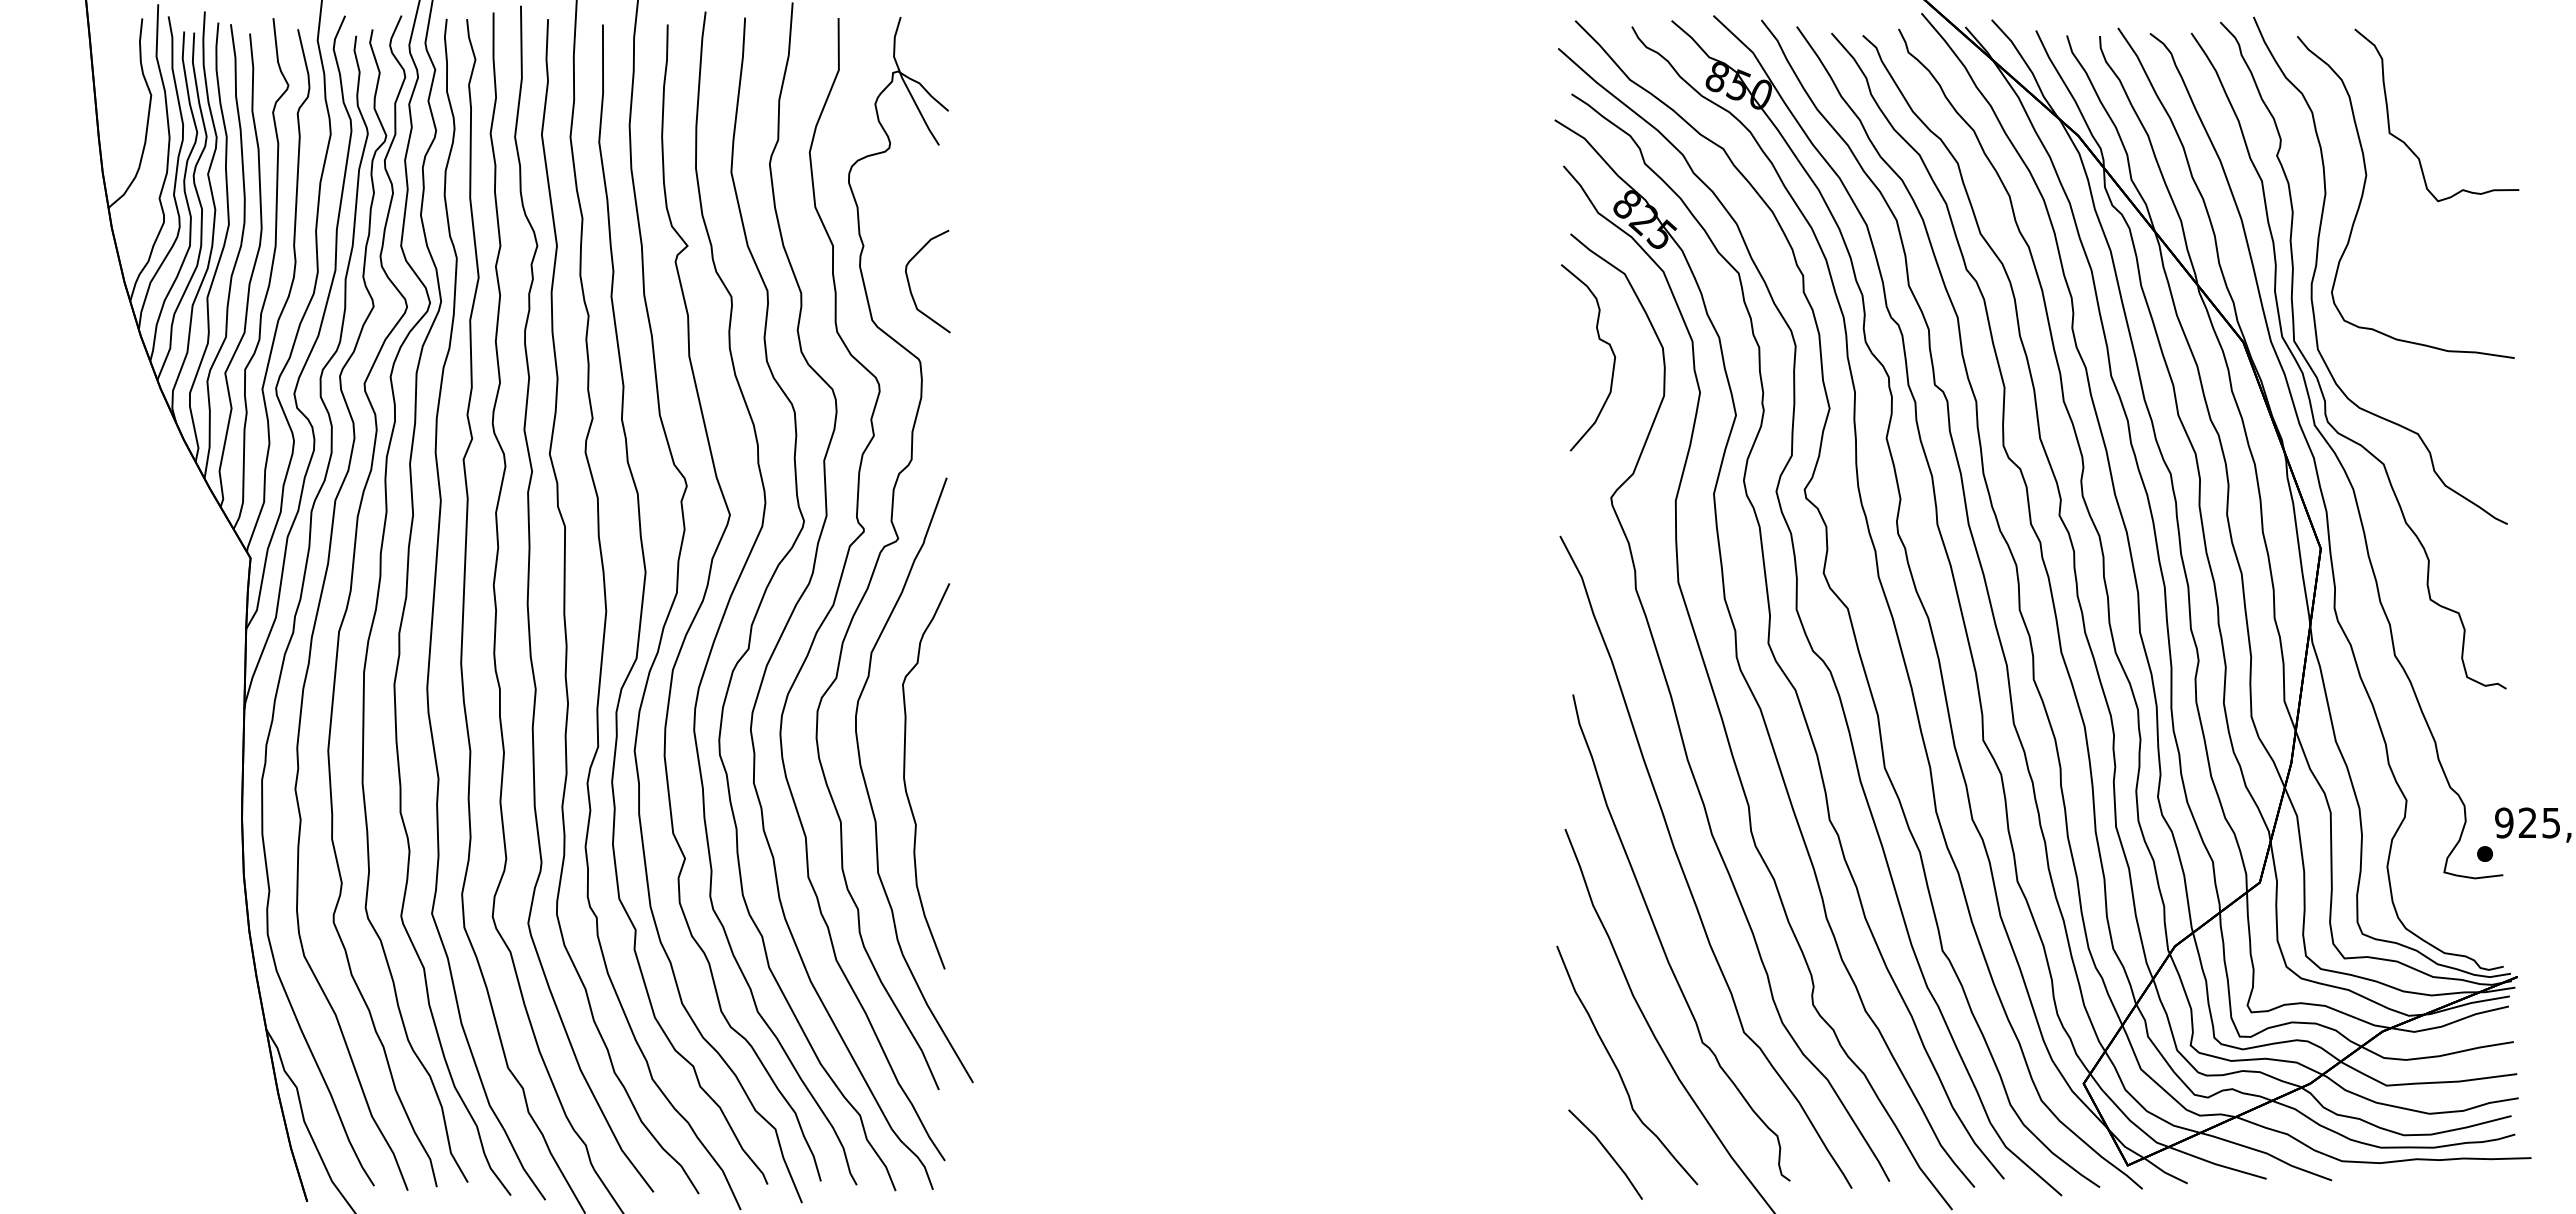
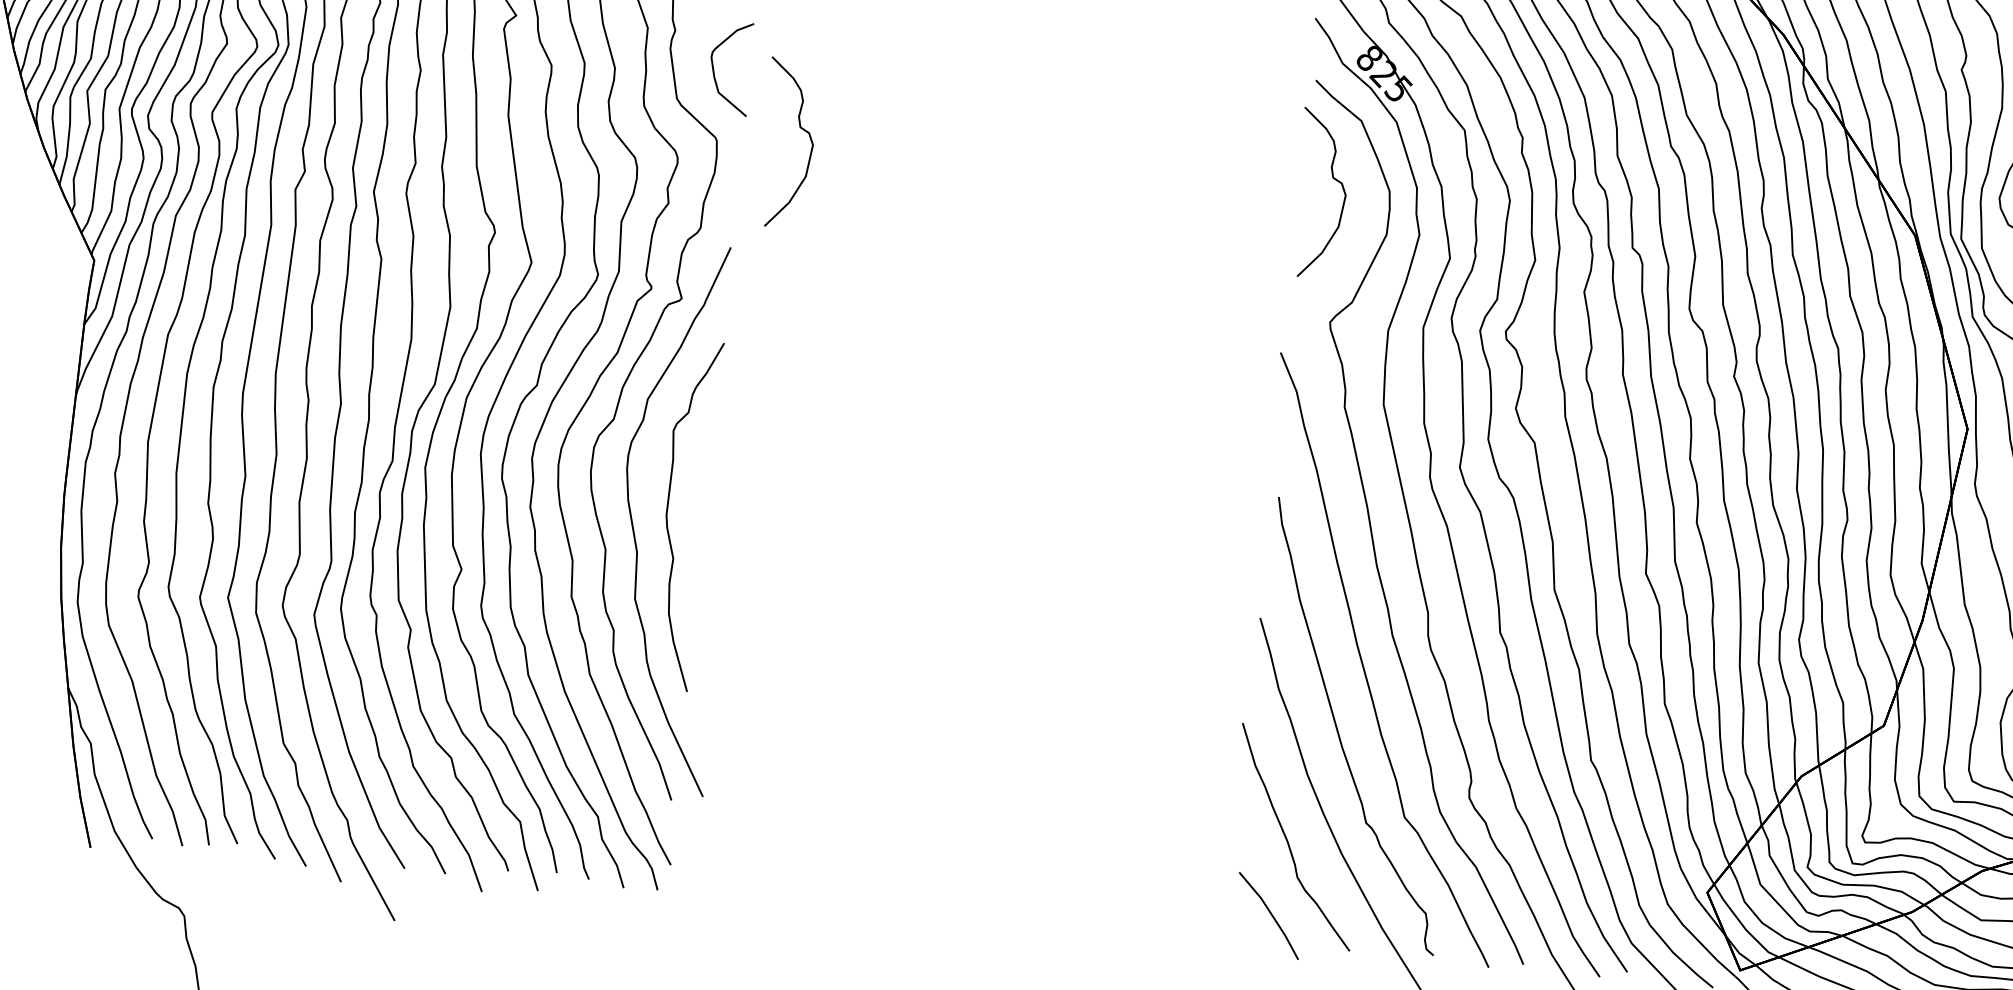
curve: (1009, 339) -> (799, 127), added

